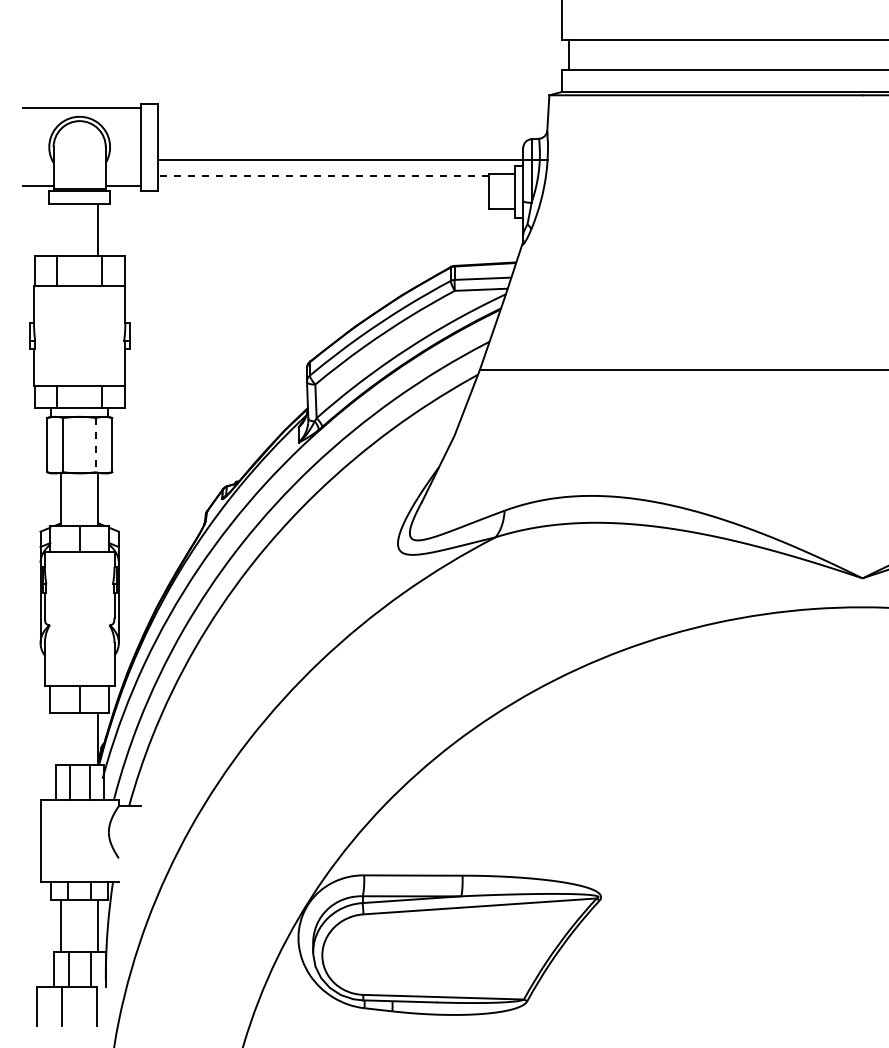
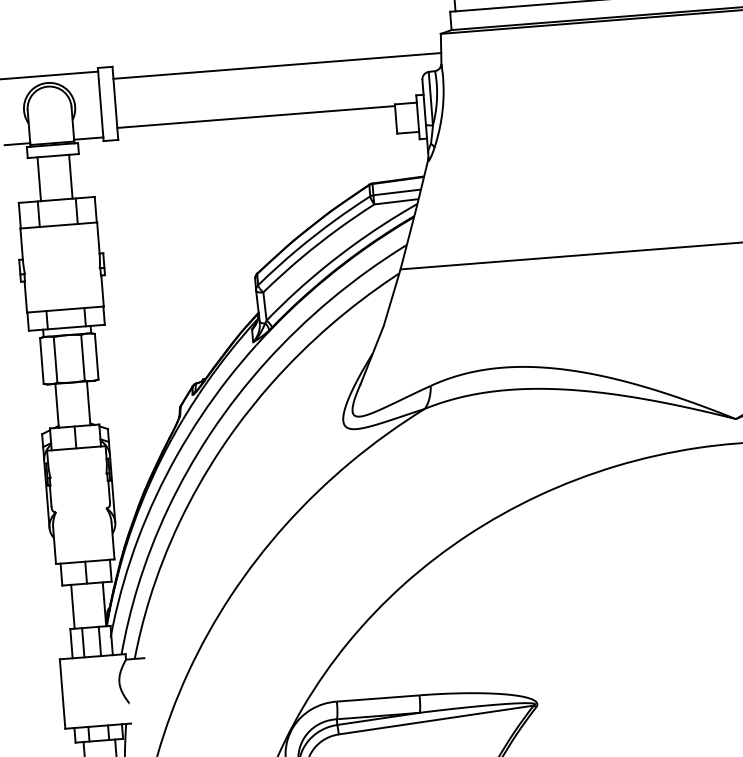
line: (352, 160) -> (276, 66), moved
line: (322, 176) -> (255, 117), dashed -> solid
line: (60, 229) -> (38, 178), added
line: (96, 445) -> (83, 358), dashed -> solid
line: (60, 738) -> (72, 606), added

